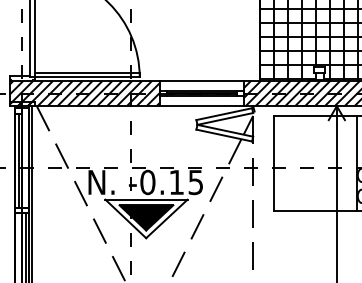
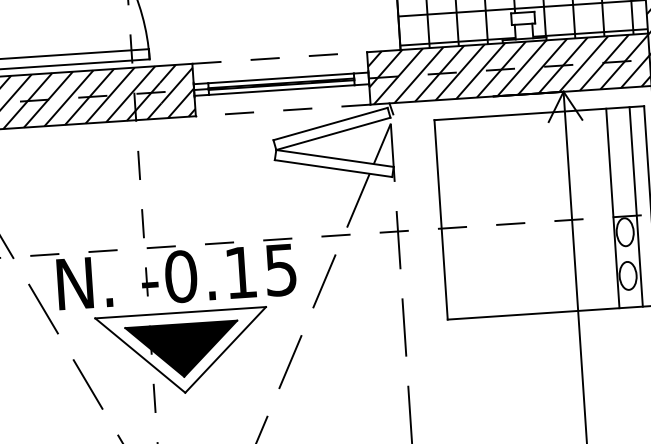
line: (202, 80) -> (280, 57), solid -> dashed
line: (201, 106) -> (282, 111), solid -> dashed

